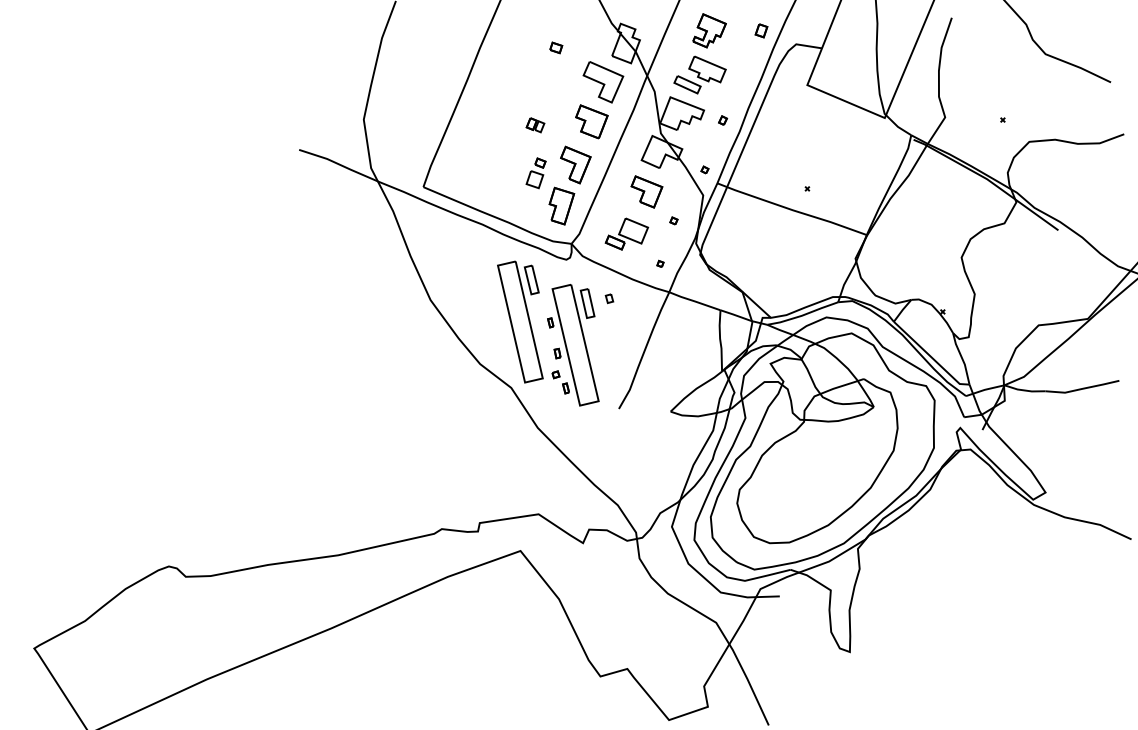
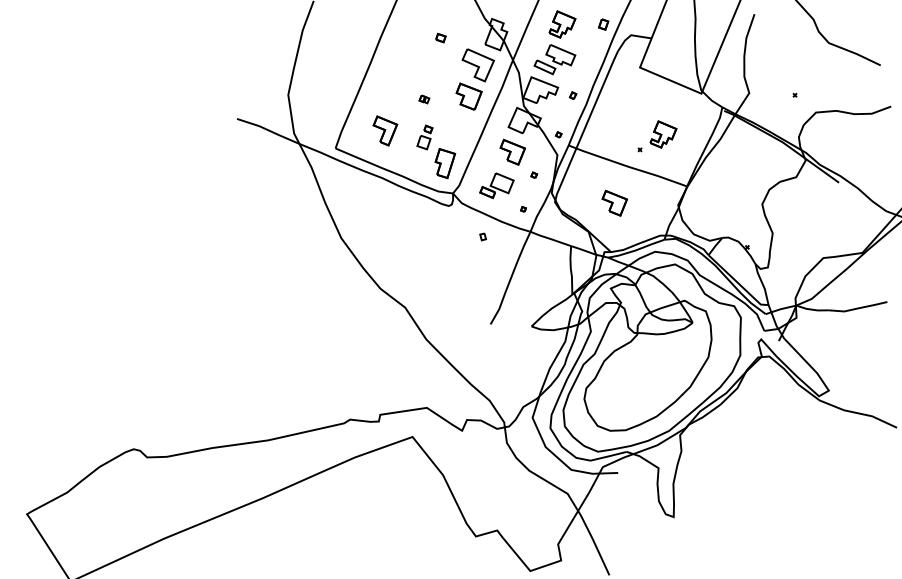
part: (535, 125) -> (424, 99), size x0.7
part: (575, 164) -> (385, 130), moved
part: (837, 169) -> (663, 134), added
part: (775, 255) -> (614, 202), added
part: (548, 333) -> (434, 264), removed

